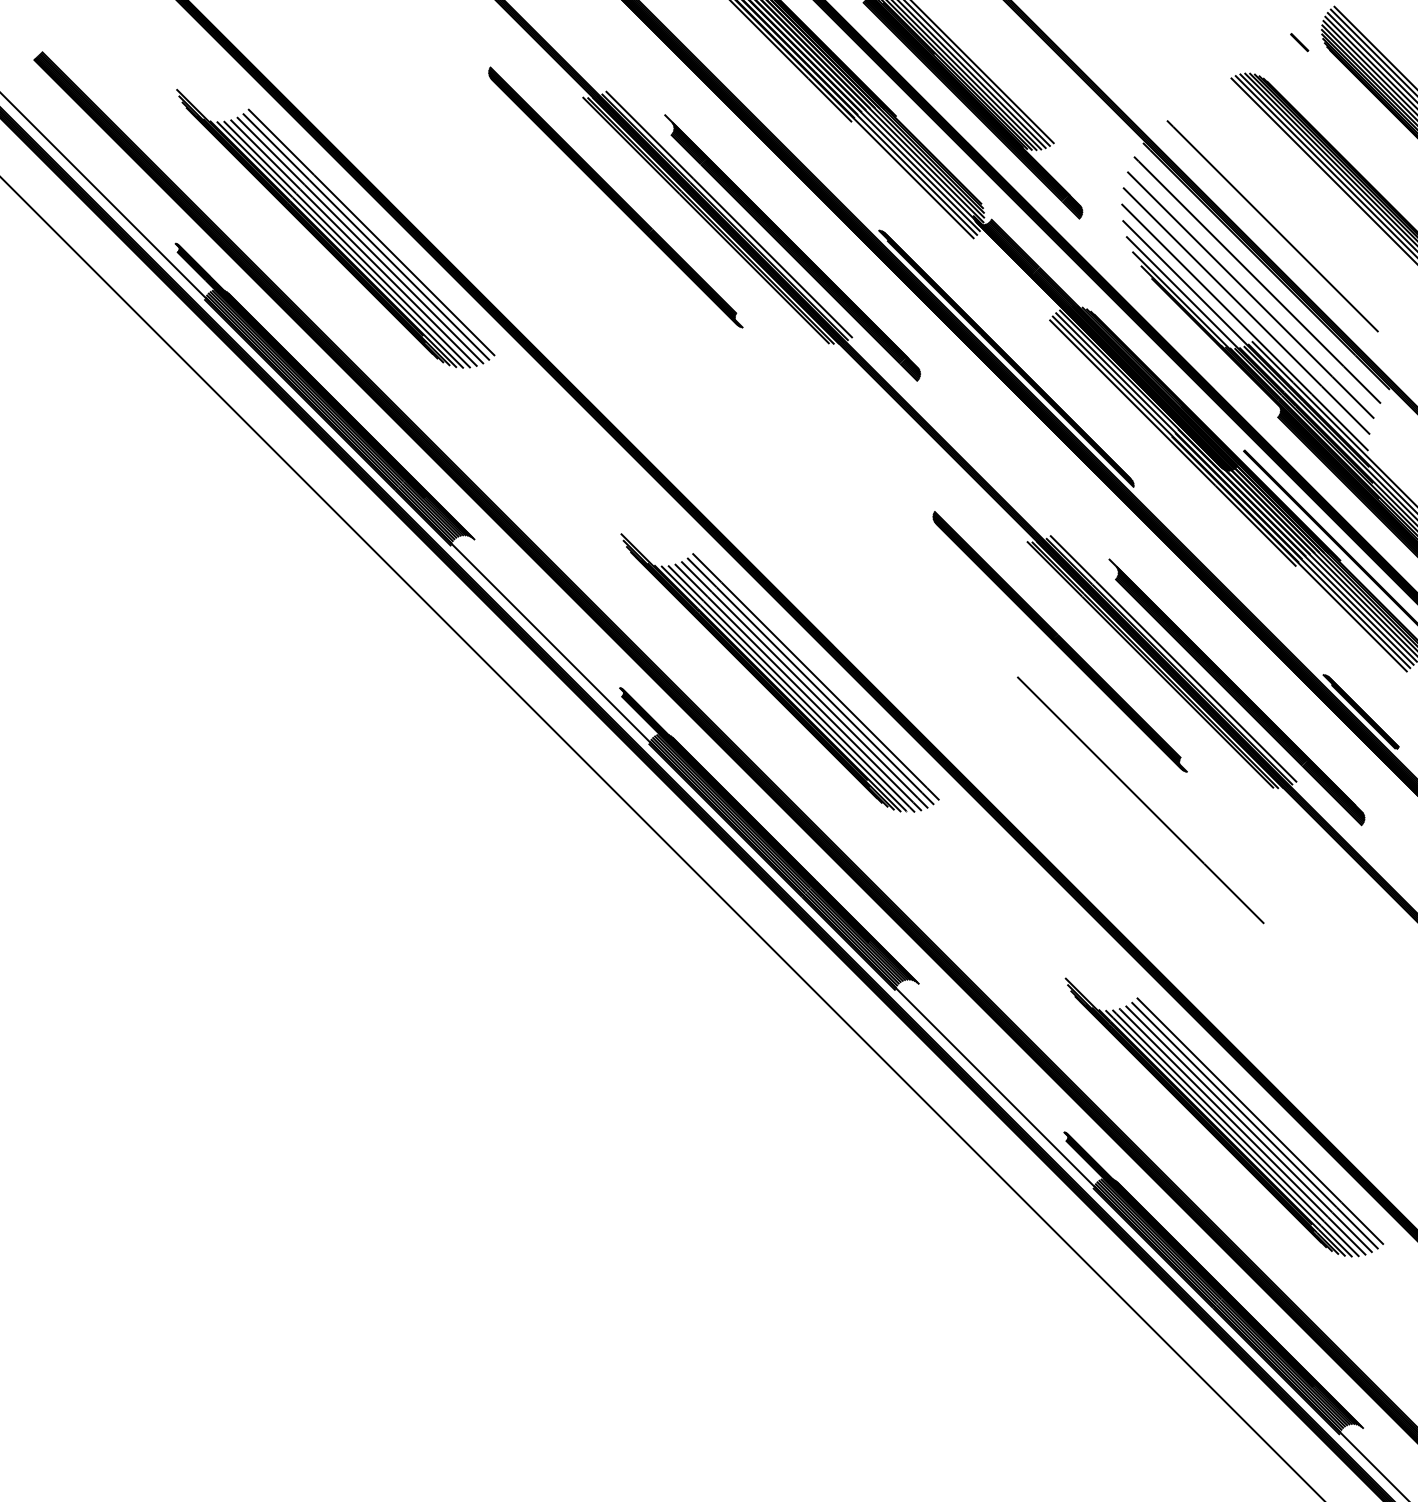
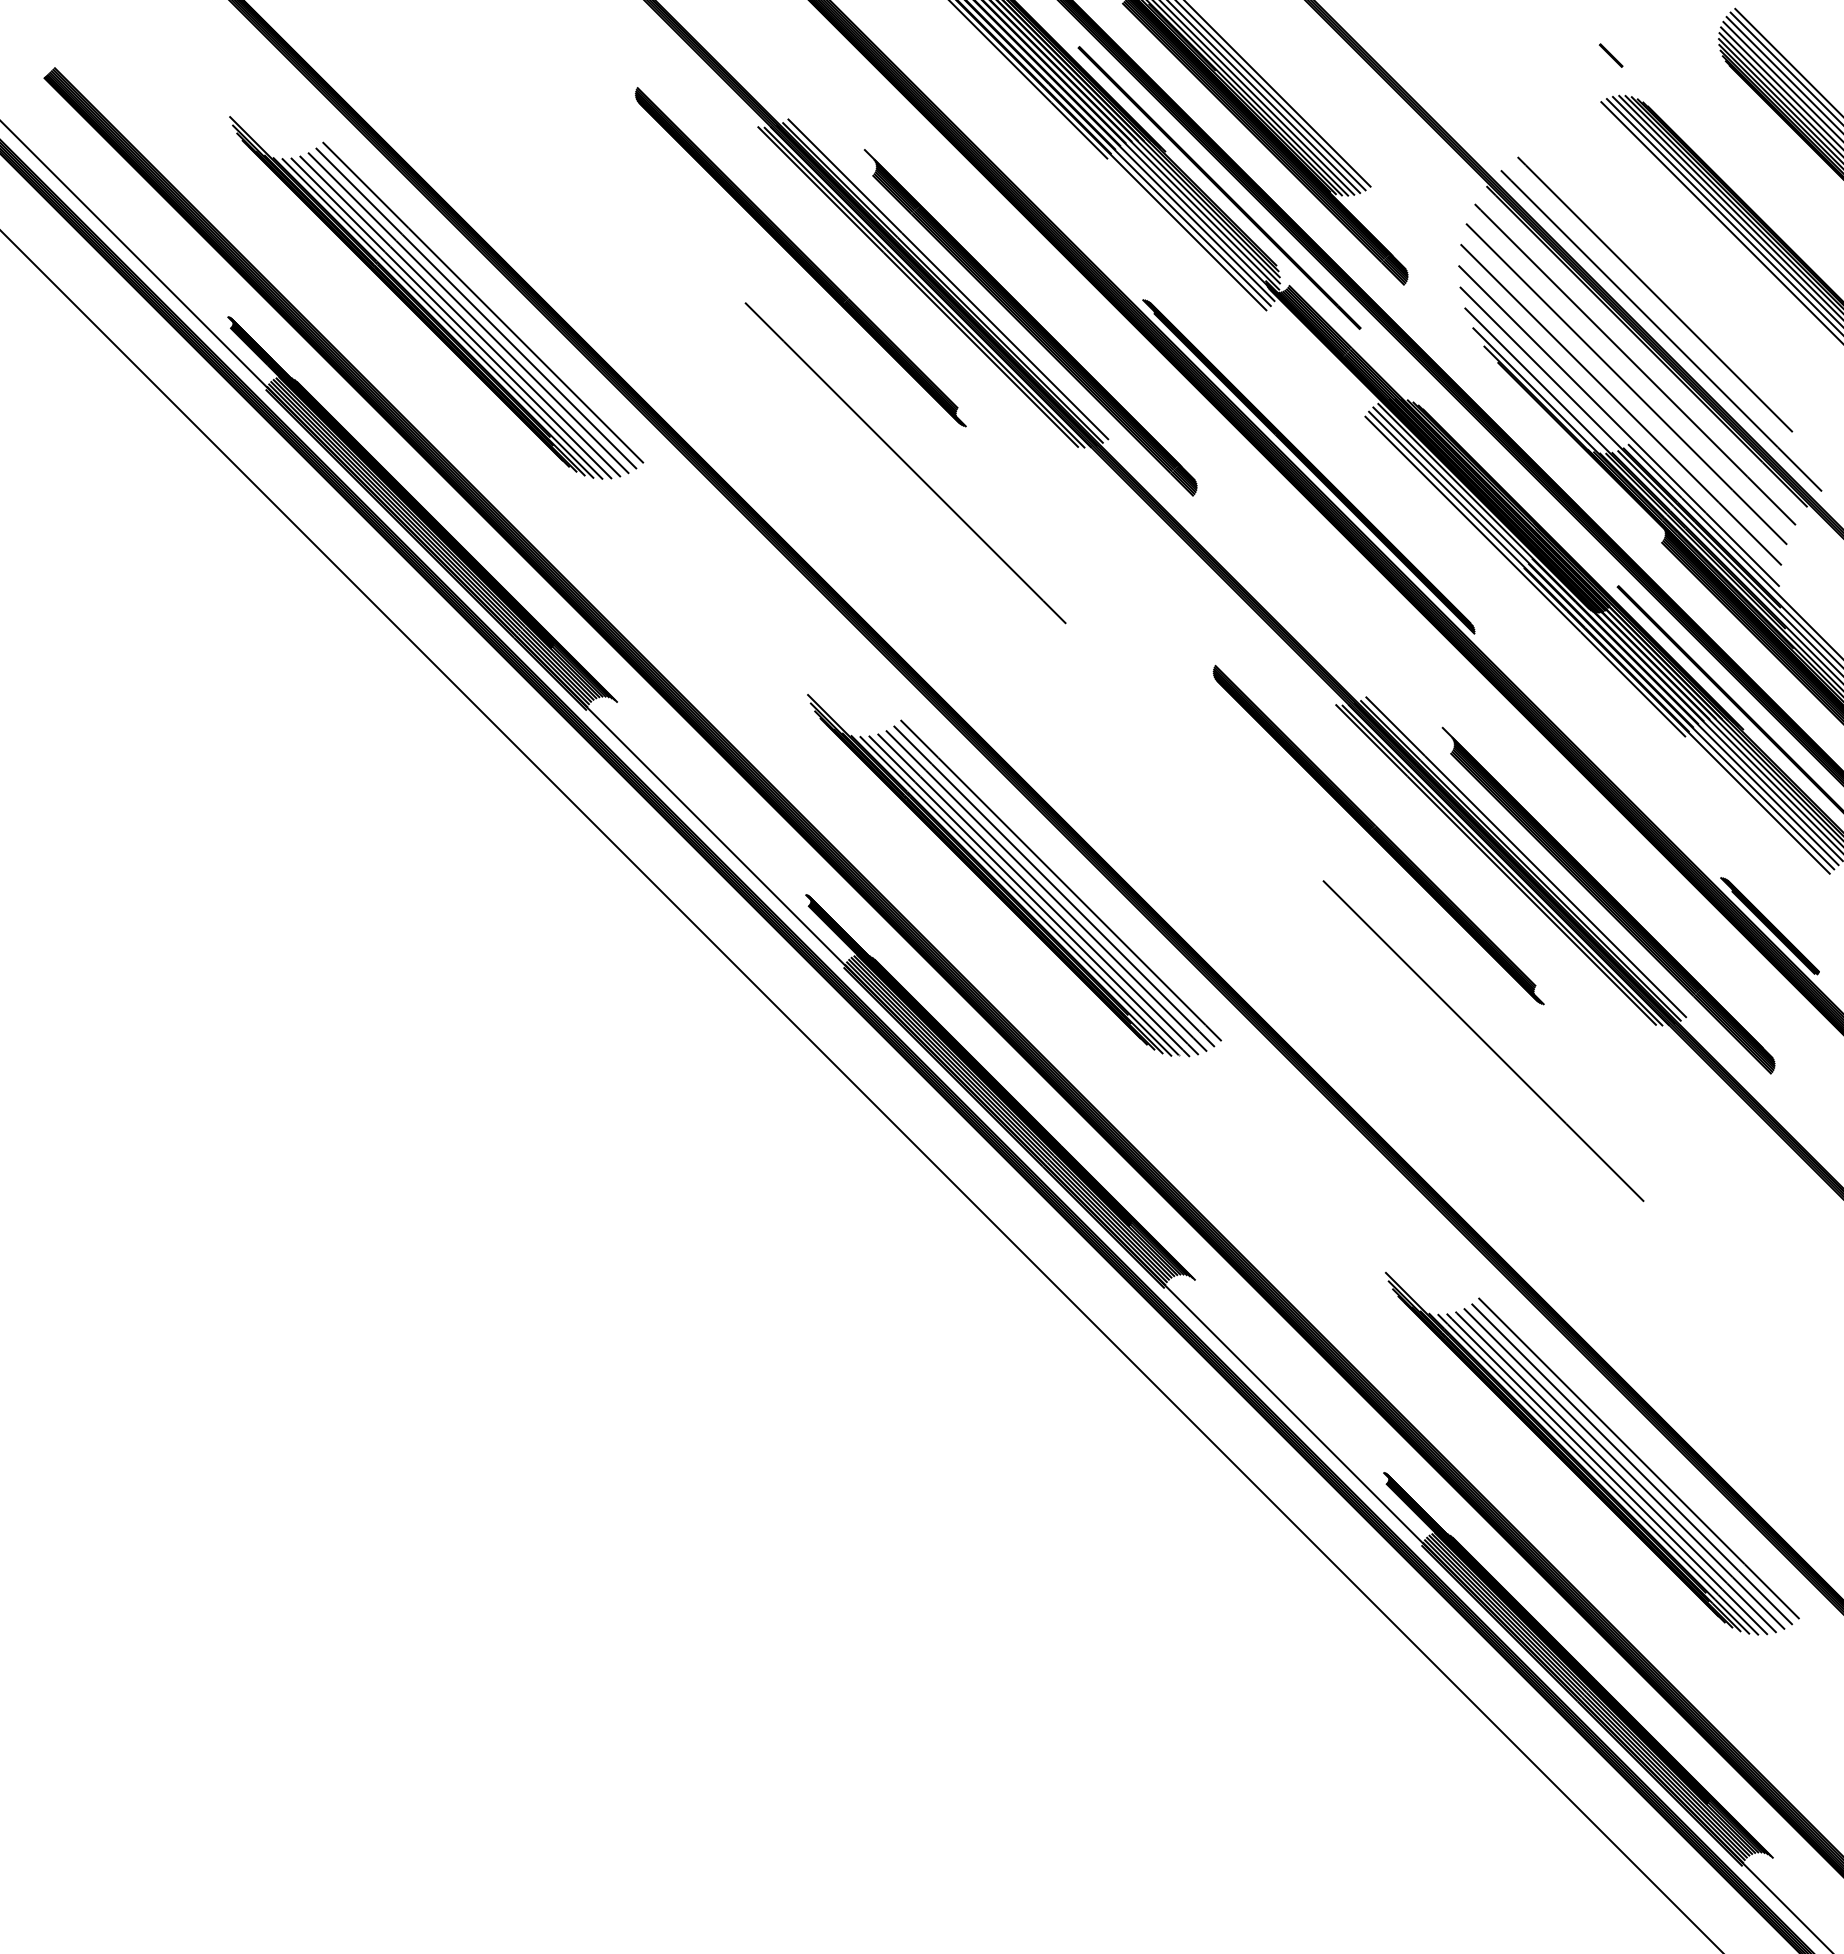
line: (1299, 42) -> (1610, 55), moved
line: (937, 143) -> (1219, 187), added
line: (1277, 253) -> (1661, 330), added
line: (696, 356) -> (905, 463), added

